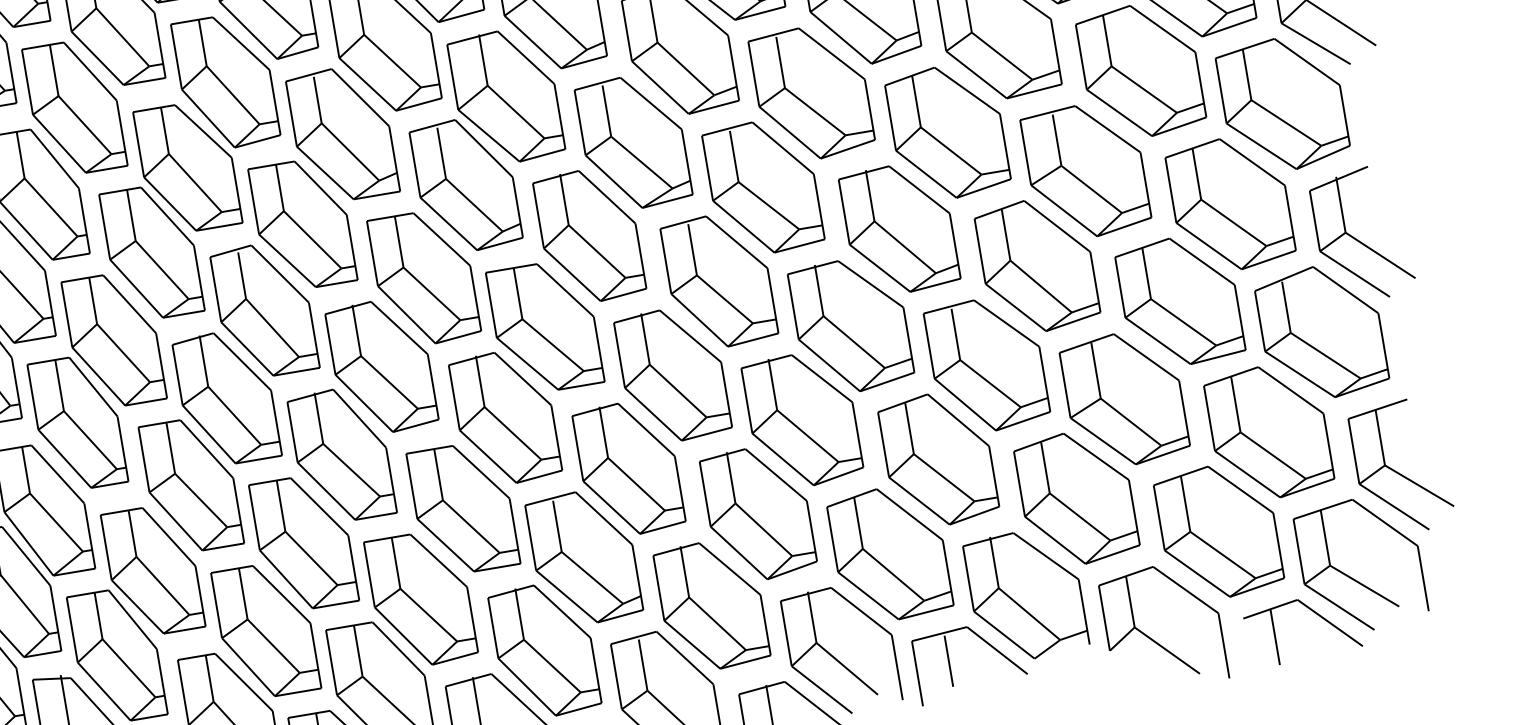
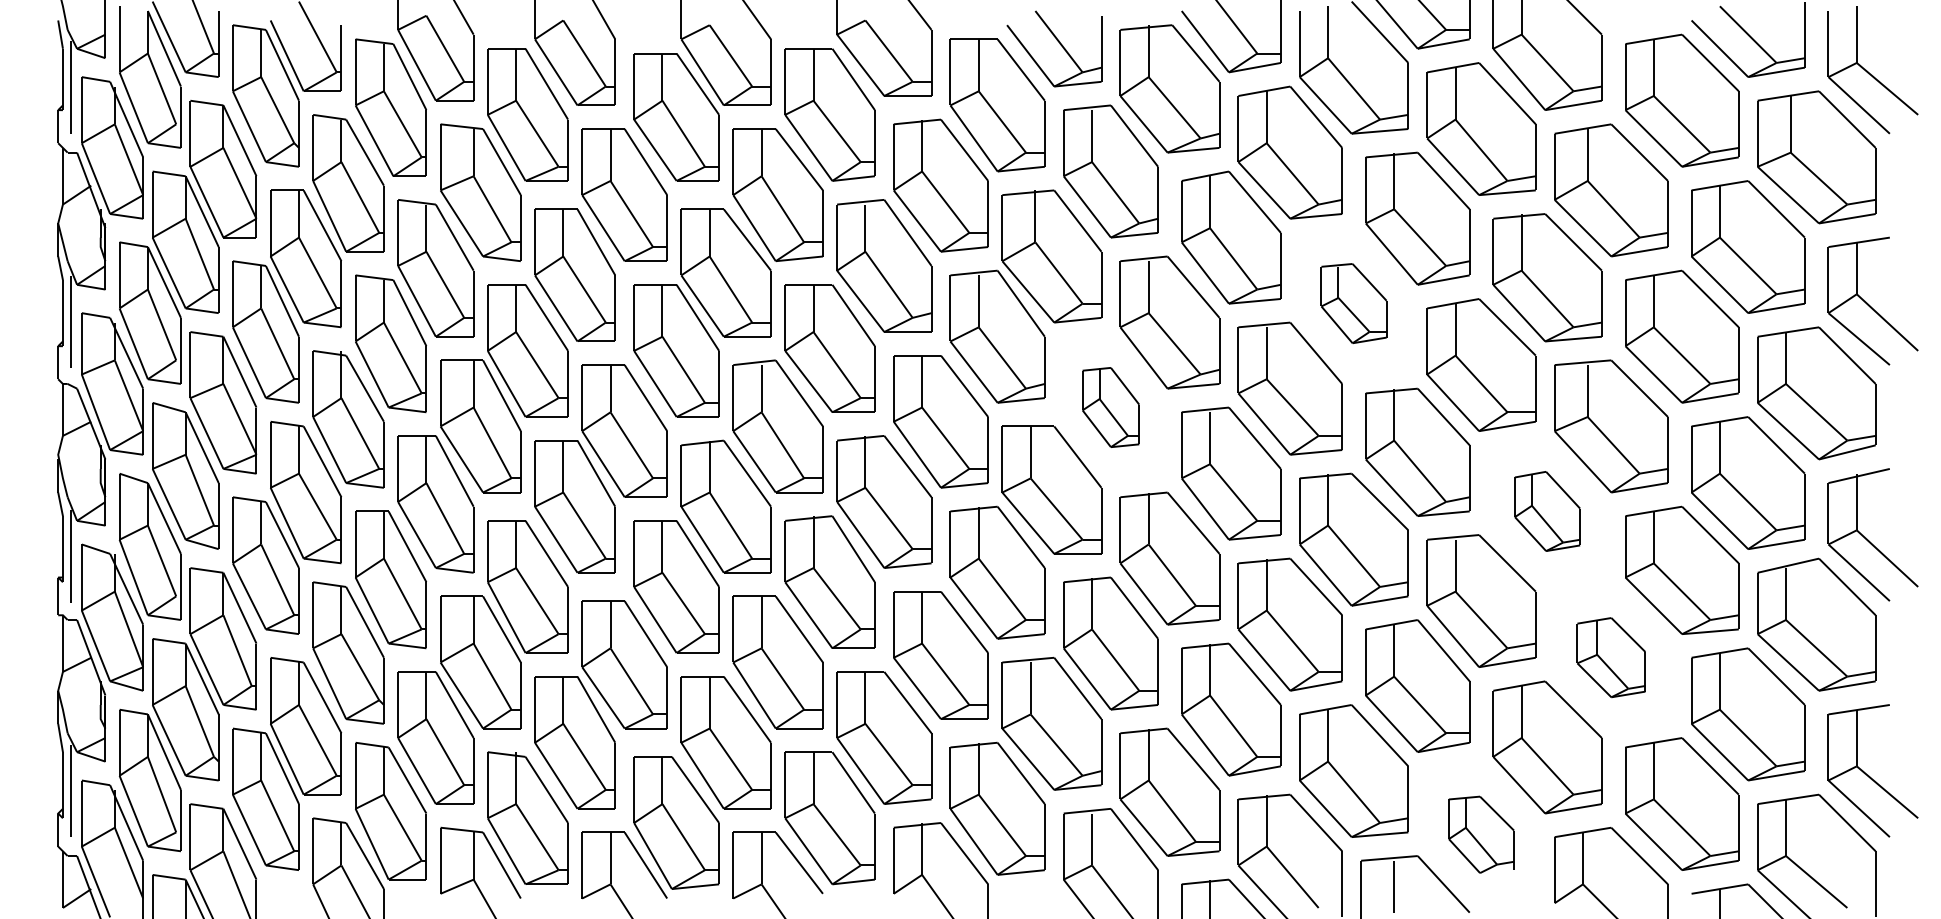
part: (811, 92) -> (1353, 303), size x0.6
part: (589, 236) -> (1110, 407), size x0.6
part: (1037, 265) -> (1547, 511), size x0.6
part: (1124, 398) -> (1611, 657), size x0.6
part: (1026, 595) -> (1481, 834), size x0.6

